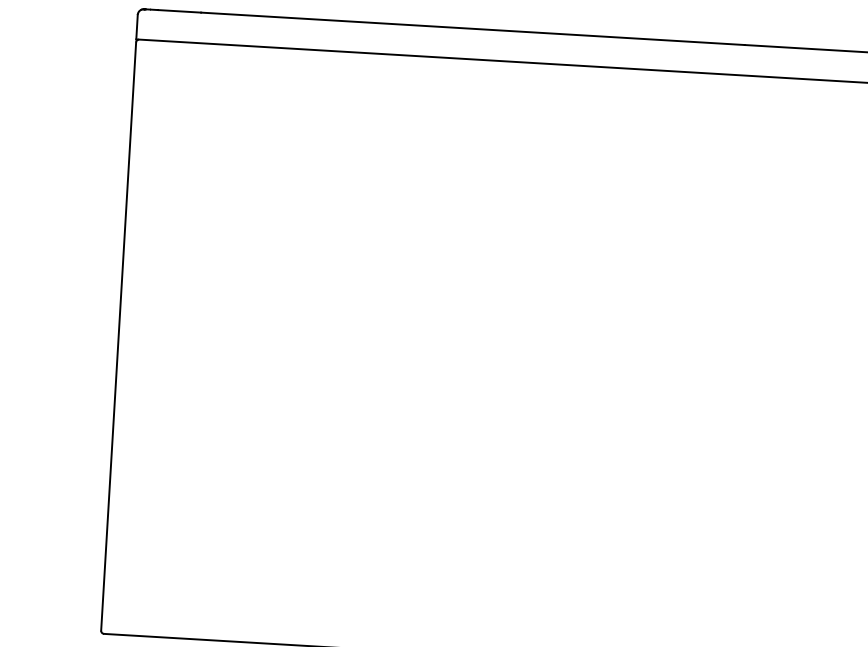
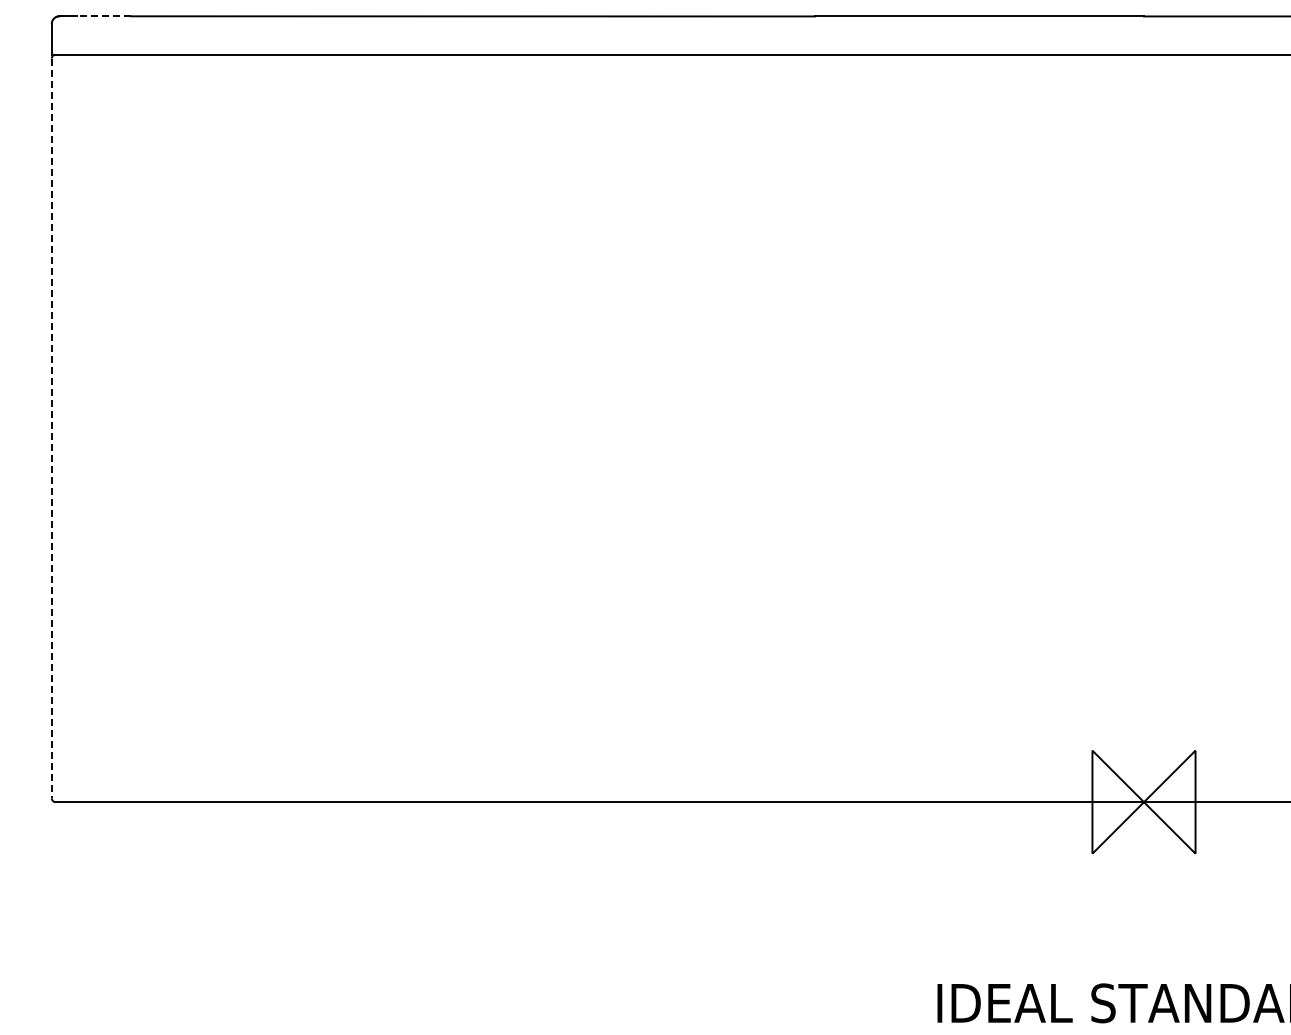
line: (179, 11) -> (103, 16), solid -> dashed
line: (118, 336) -> (51, 428), solid -> dashed

